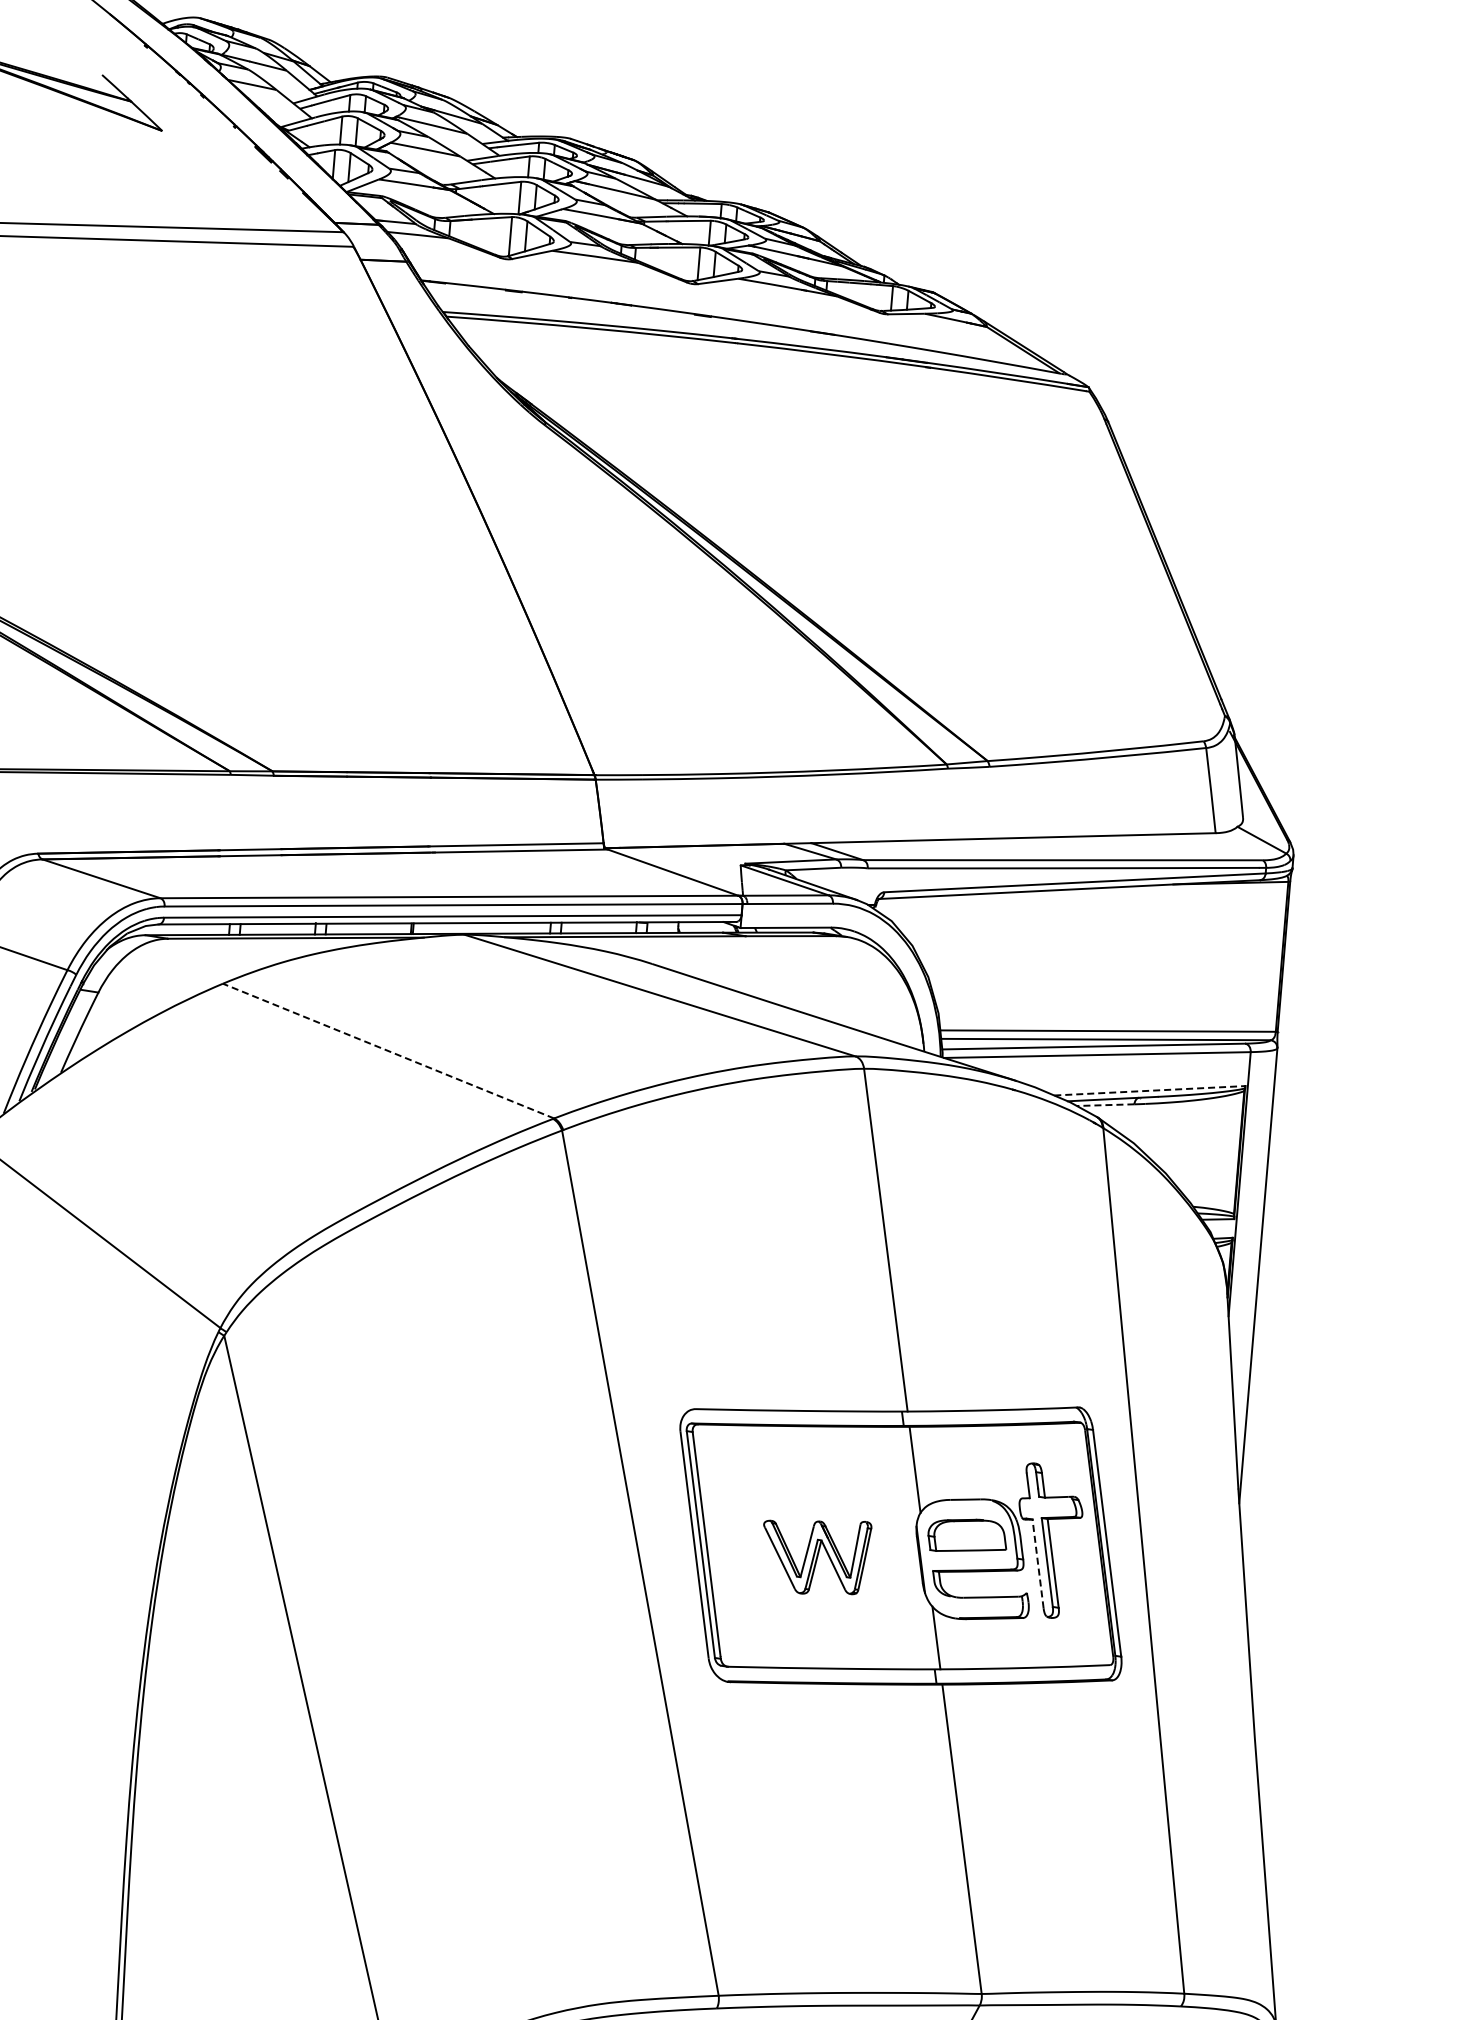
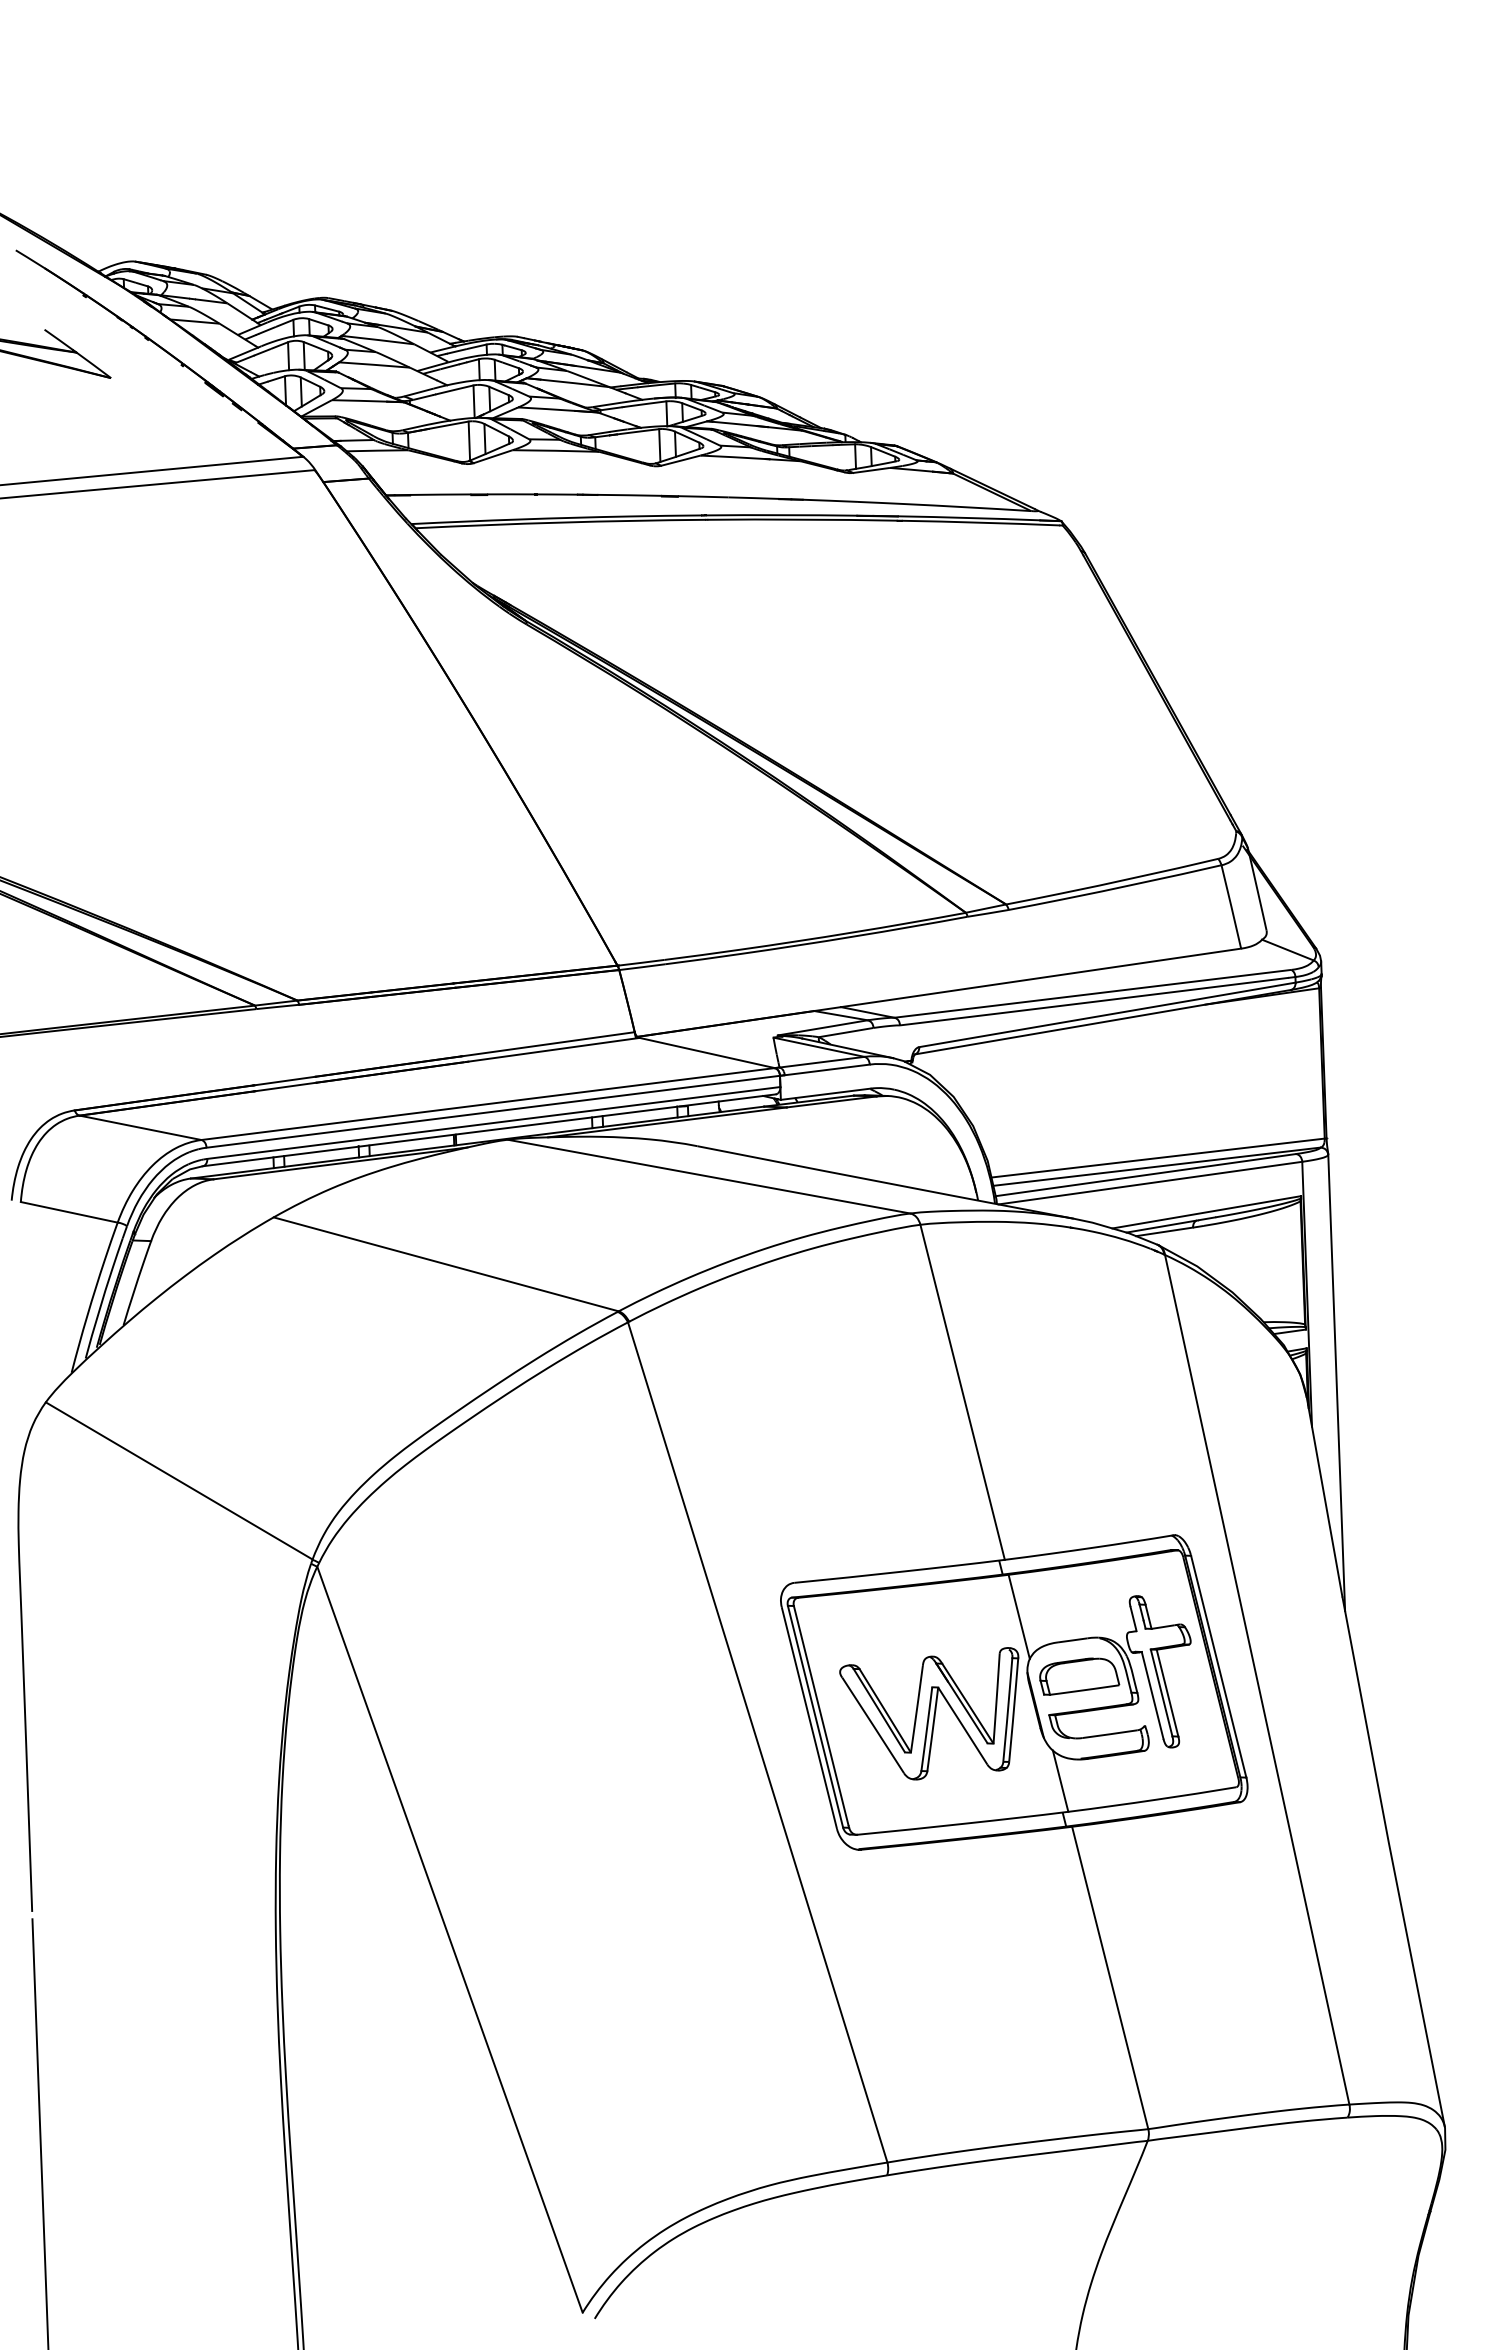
line: (388, 1051) -> (446, 1264), dashed -> solid
line: (1149, 1090) -> (1206, 1212), dashed -> solid
line: (1105, 1104) -> (1164, 1231), dashed -> solid
part: (814, 1555) -> (929, 1713), size x1.67
line: (1037, 1563) -> (1152, 1695), dashed -> solid

